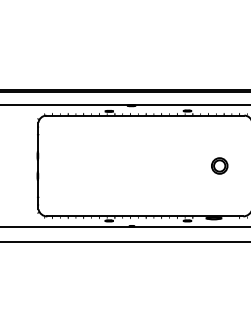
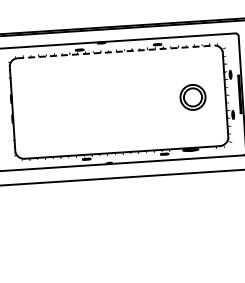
line: (145, 115) -> (115, 51), solid -> dashed
part: (219, 165) -> (192, 96), size x1.6

